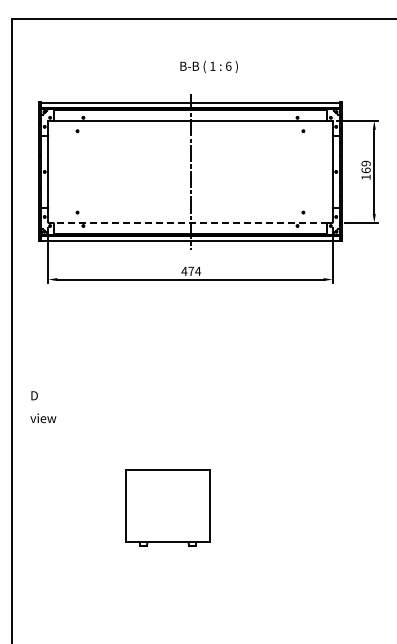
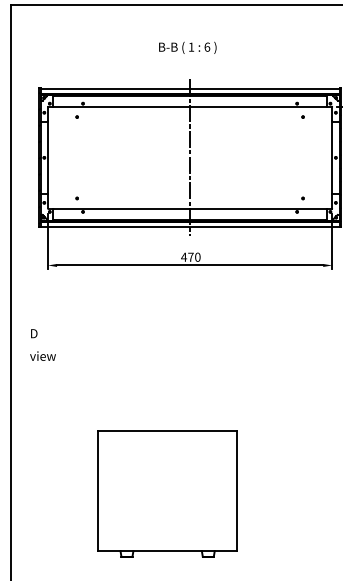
text: (208, 67) -> (187, 48), moved
line: (189, 223) -> (189, 209), dashed -> solid
text: (198, 270) -> (198, 256), 474 -> 470
text: (43, 407) -> (43, 345), moved
part: (167, 507) -> (167, 493), size x1.67

